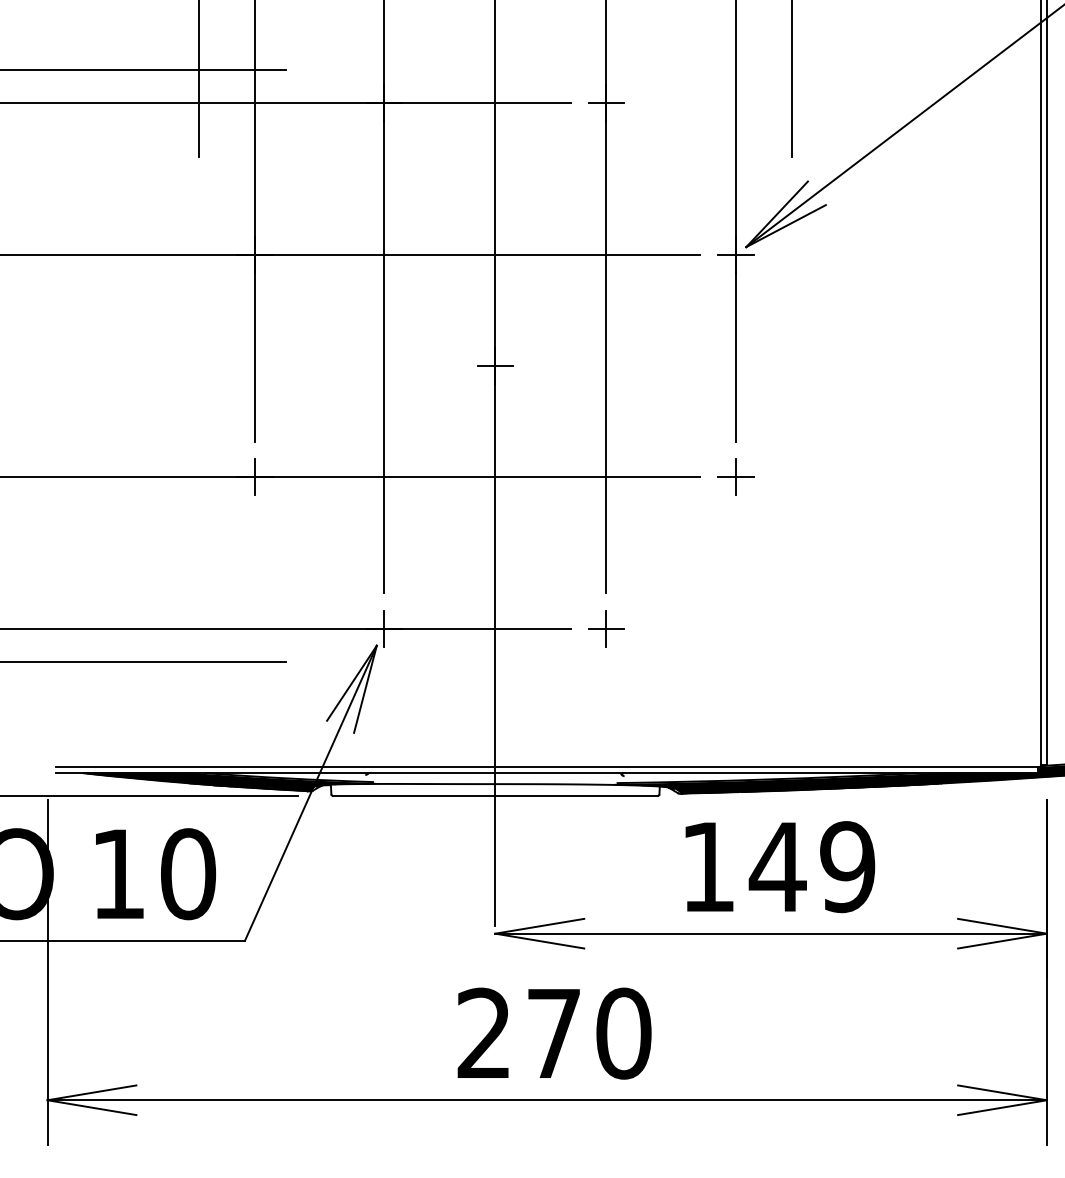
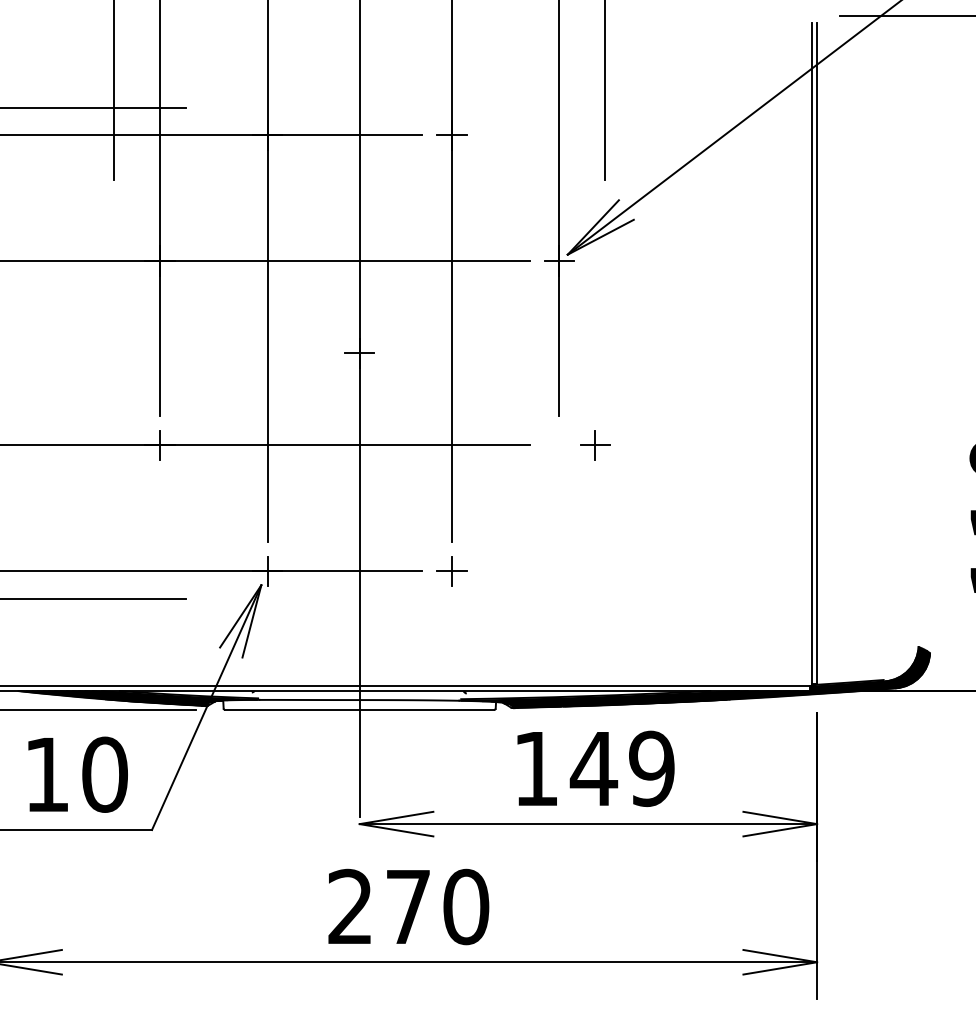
part: (736, 477) -> (595, 445), moved

